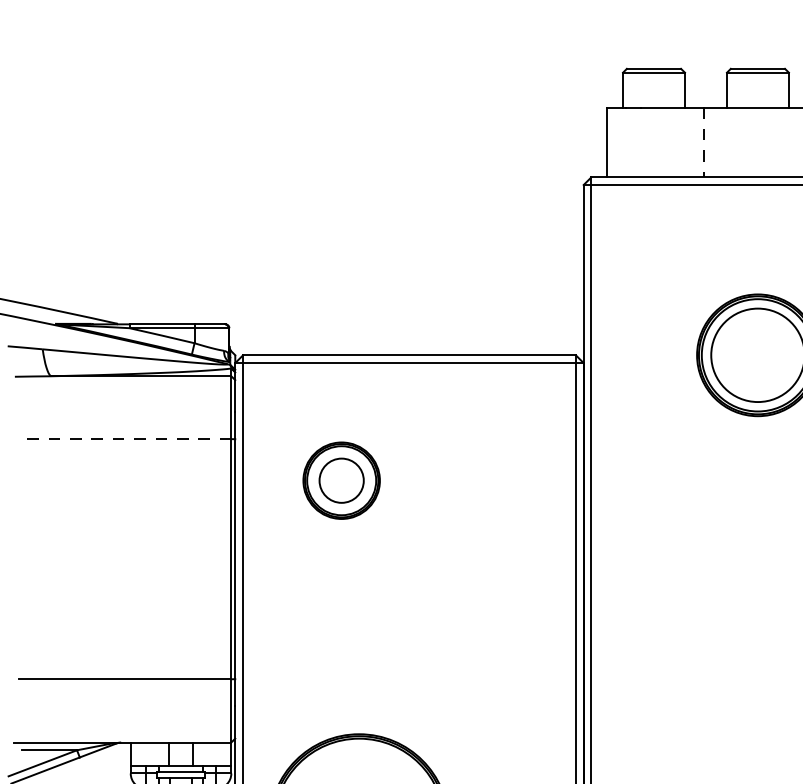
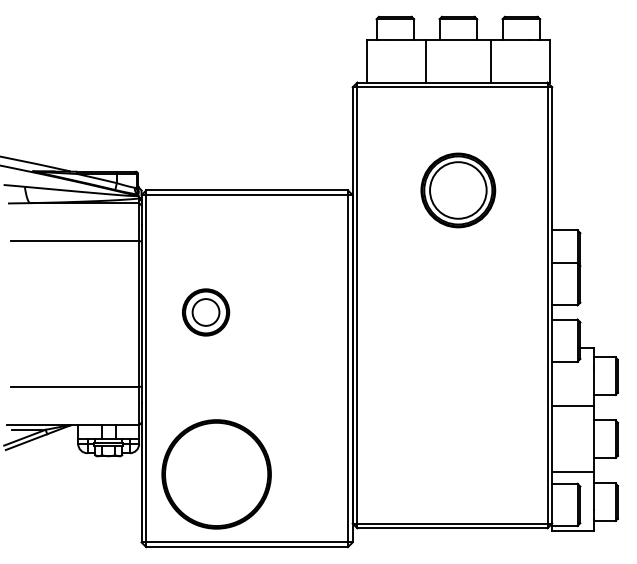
line: (703, 142) -> (425, 61), dashed -> solid
line: (124, 439) -> (74, 241), dashed -> solid
part: (342, 480) -> (206, 312), moved

